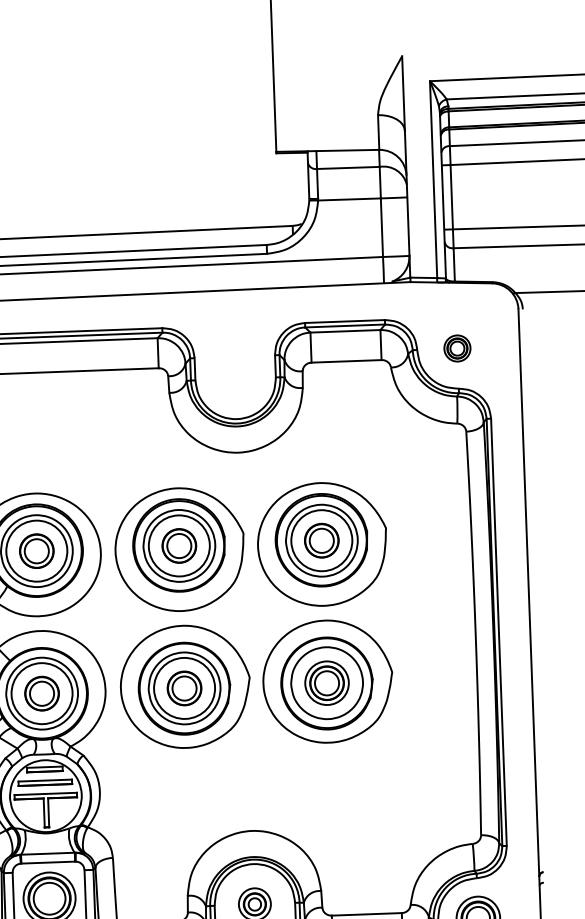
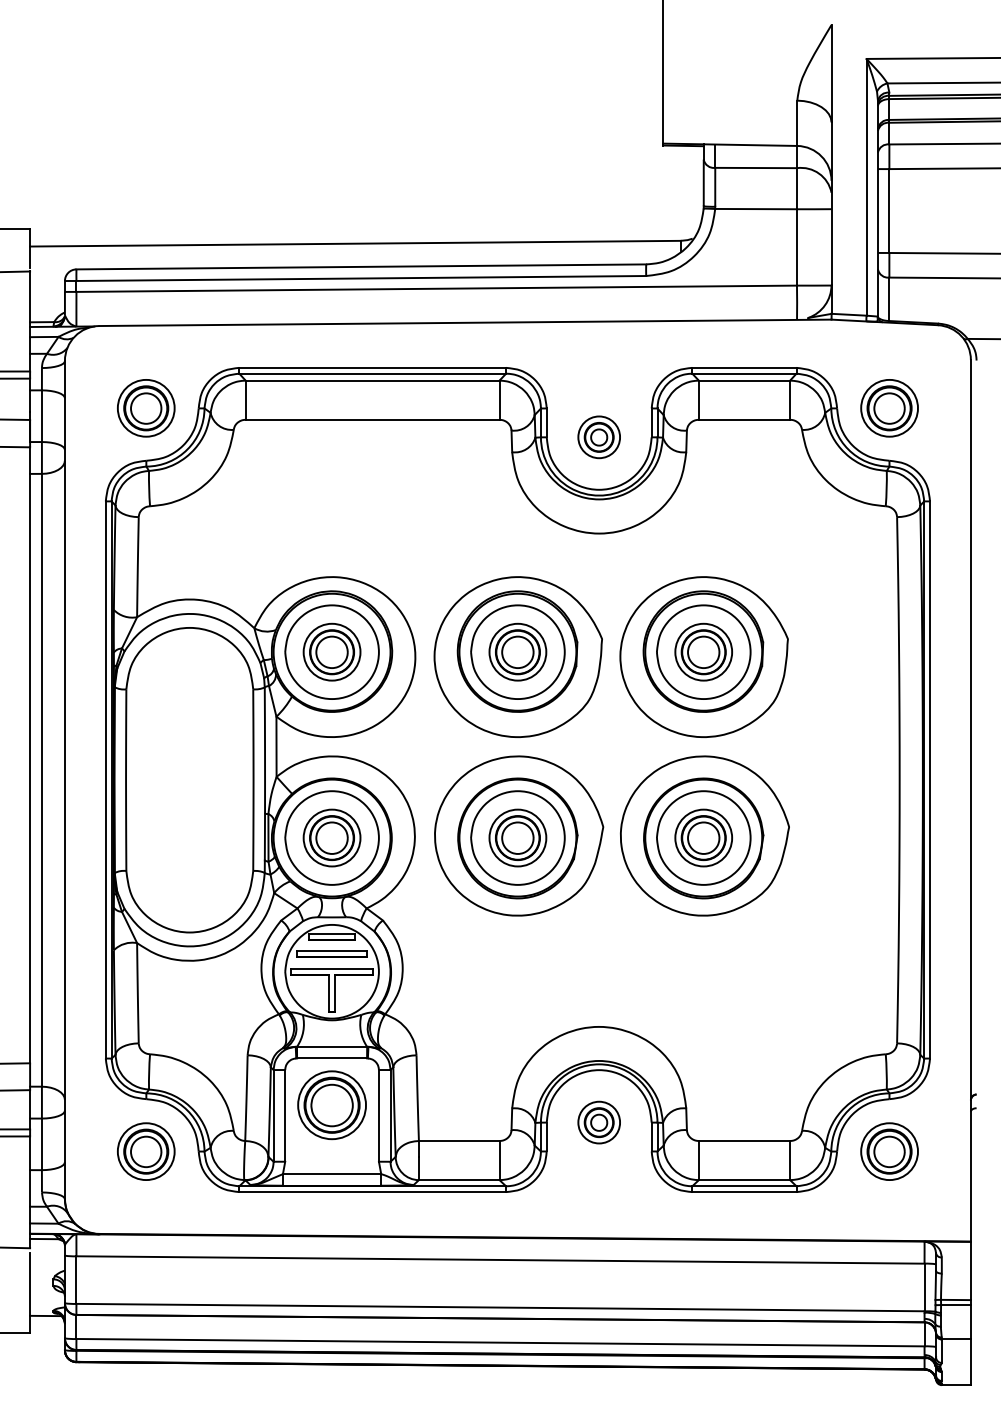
part: (457, 348) -> (889, 408), size x1.67
part: (235, 379) -> (598, 437), added
circle: (321, 540) -> (703, 651), size x0.71
circle: (179, 545) -> (517, 651), size x0.71
circle: (36, 550) -> (331, 651), size x0.71
circle: (184, 688) -> (517, 837), size x0.71
circle: (41, 693) -> (331, 837), size x0.71

